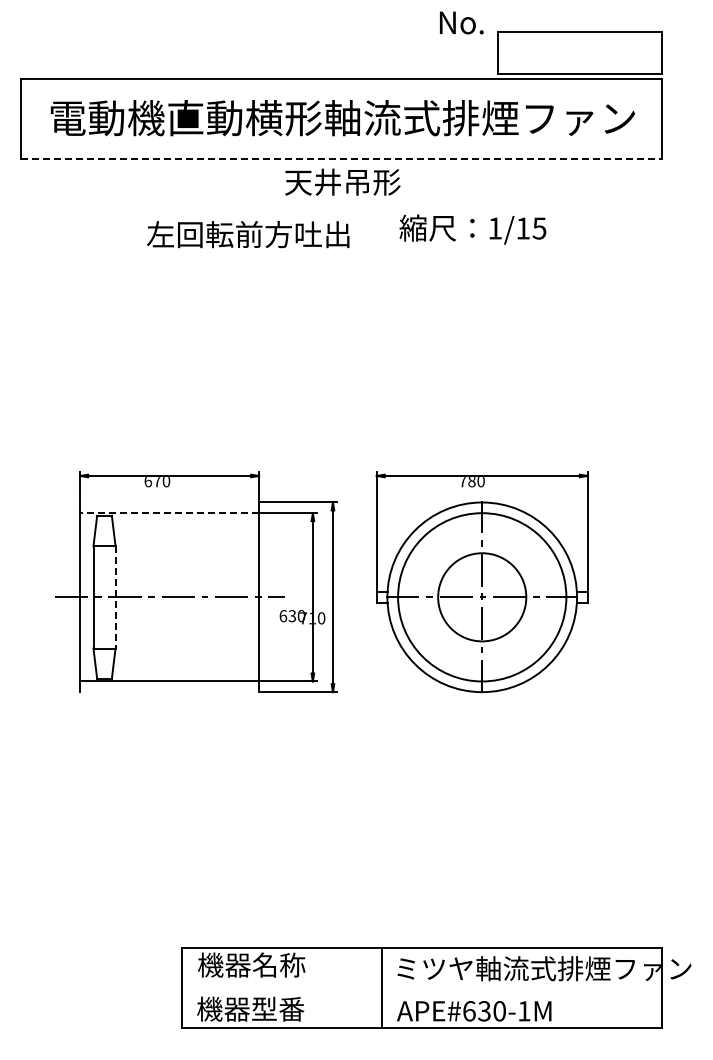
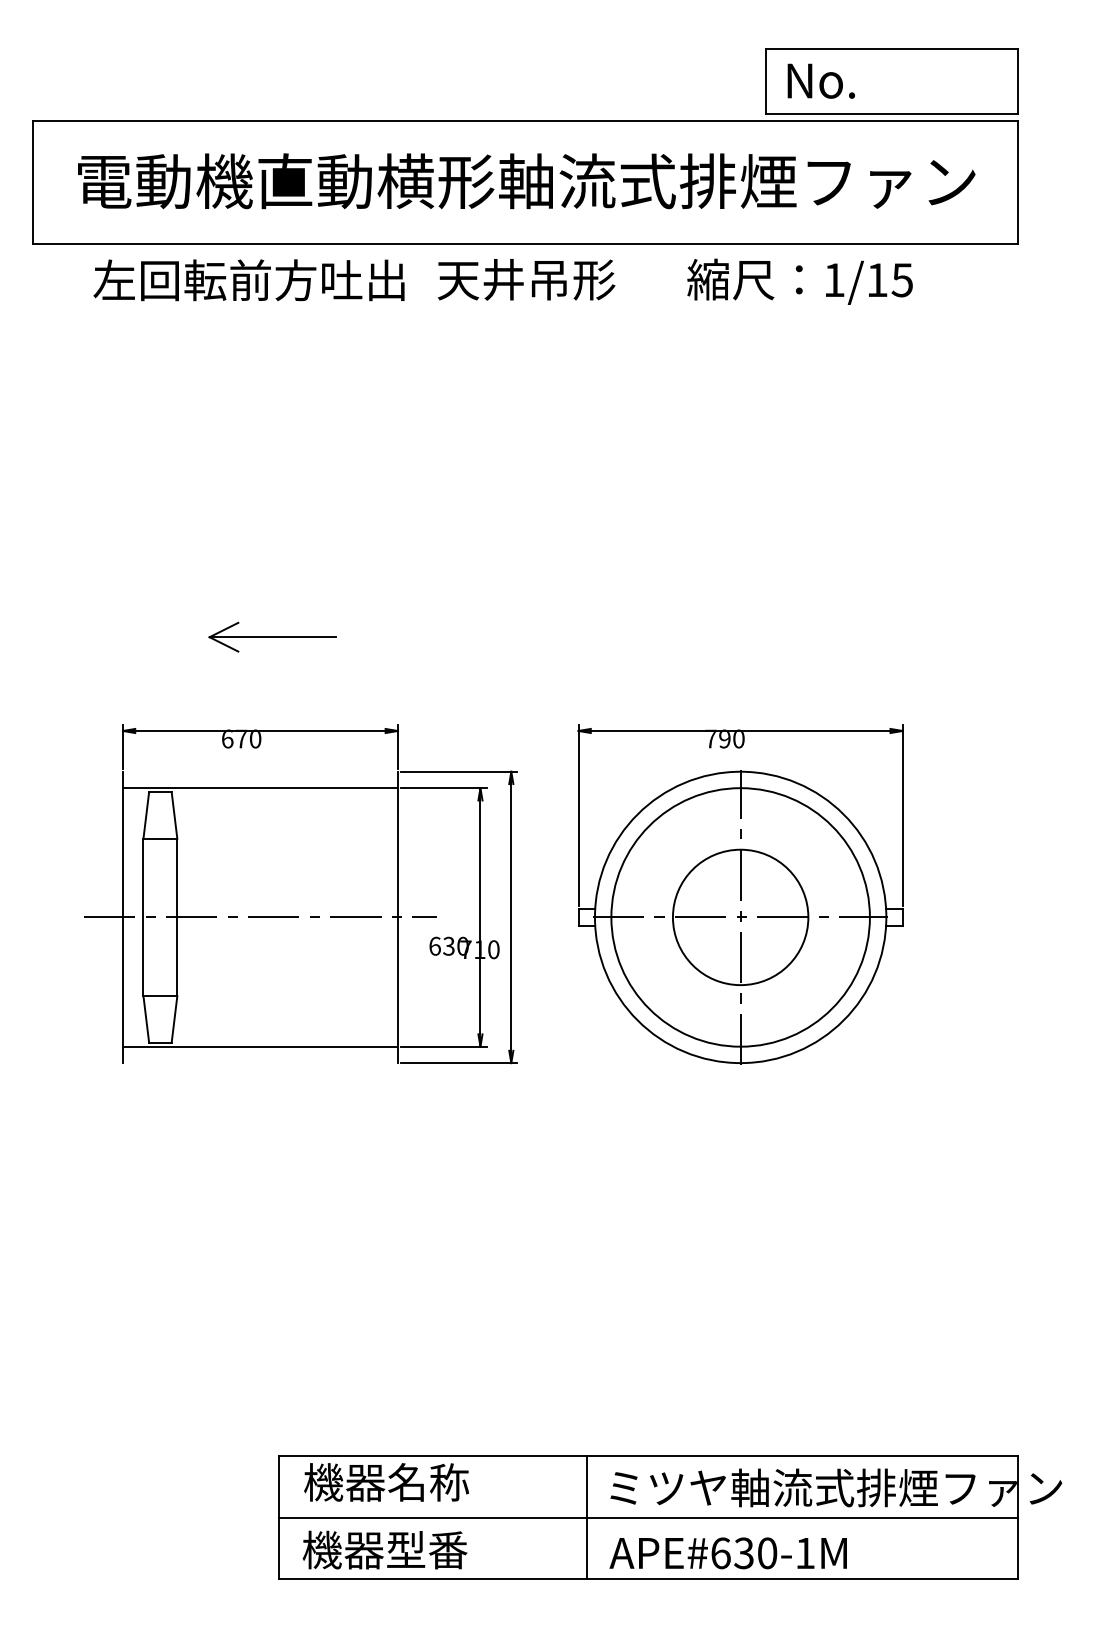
text: (461, 22) -> (820, 80), moved
line: (341, 158) -> (524, 243), dashed -> solid
text: (472, 229) -> (799, 281), moved
text: (248, 234) -> (249, 280), moved
part: (177, 414) -> (272, 636), added
text: (471, 482) -> (724, 741), 780 -> 790
line: (169, 513) -> (260, 788), dashed -> solid
line: (115, 597) -> (177, 917), dashed -> solid
line: (421, 988) -> (647, 1518), added

